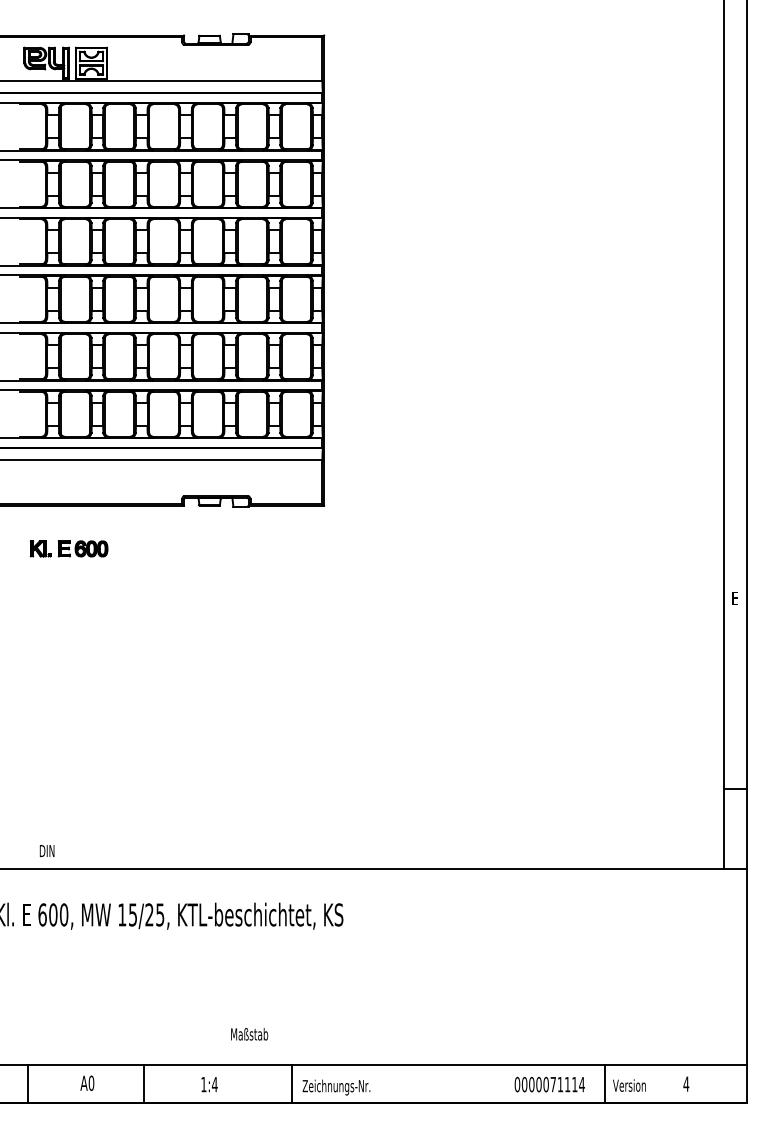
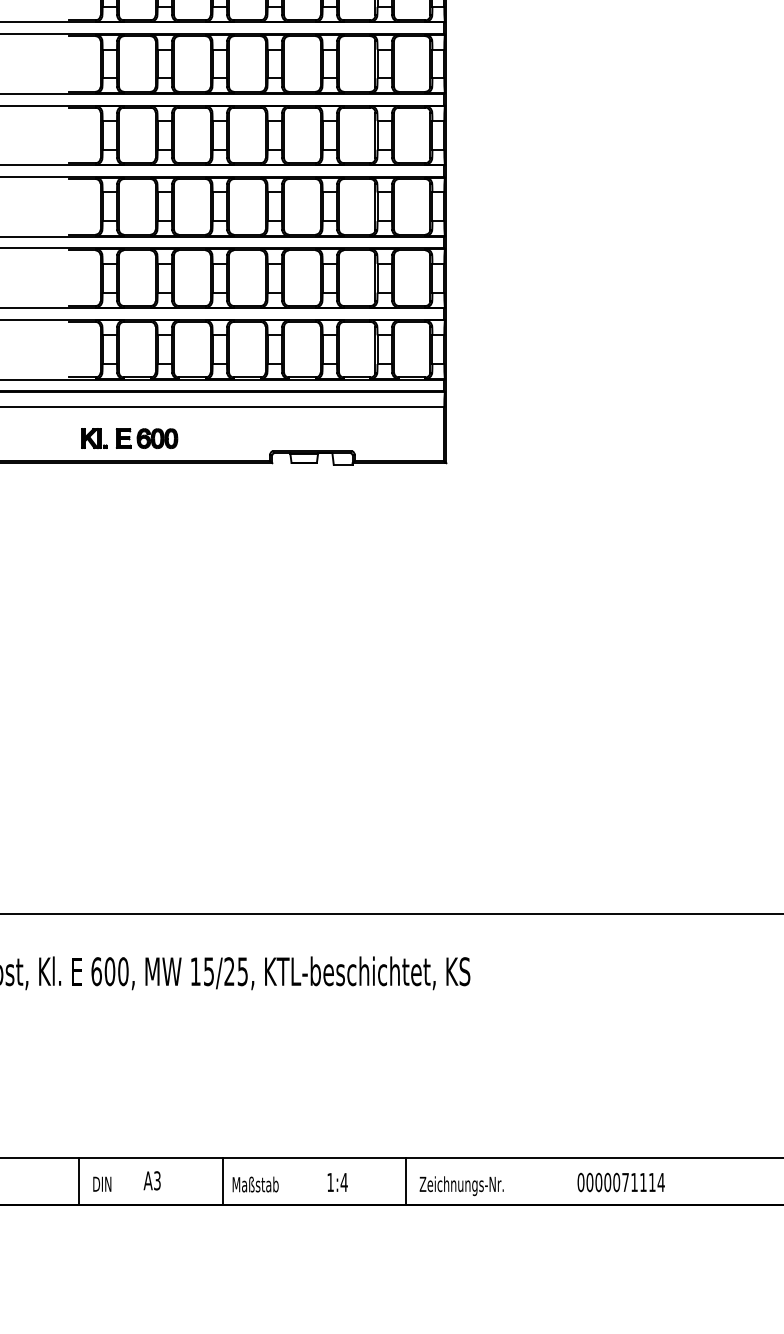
part: (68, 548) -> (128, 438), moved
text: (46, 850) -> (101, 1183), moved
text: (249, 1034) -> (255, 1184), moved
text: (91, 1082) -> (157, 1179), A0 -> A3
text: (209, 1084) -> (337, 1182), moved
text: (549, 1084) -> (620, 1182), moved

